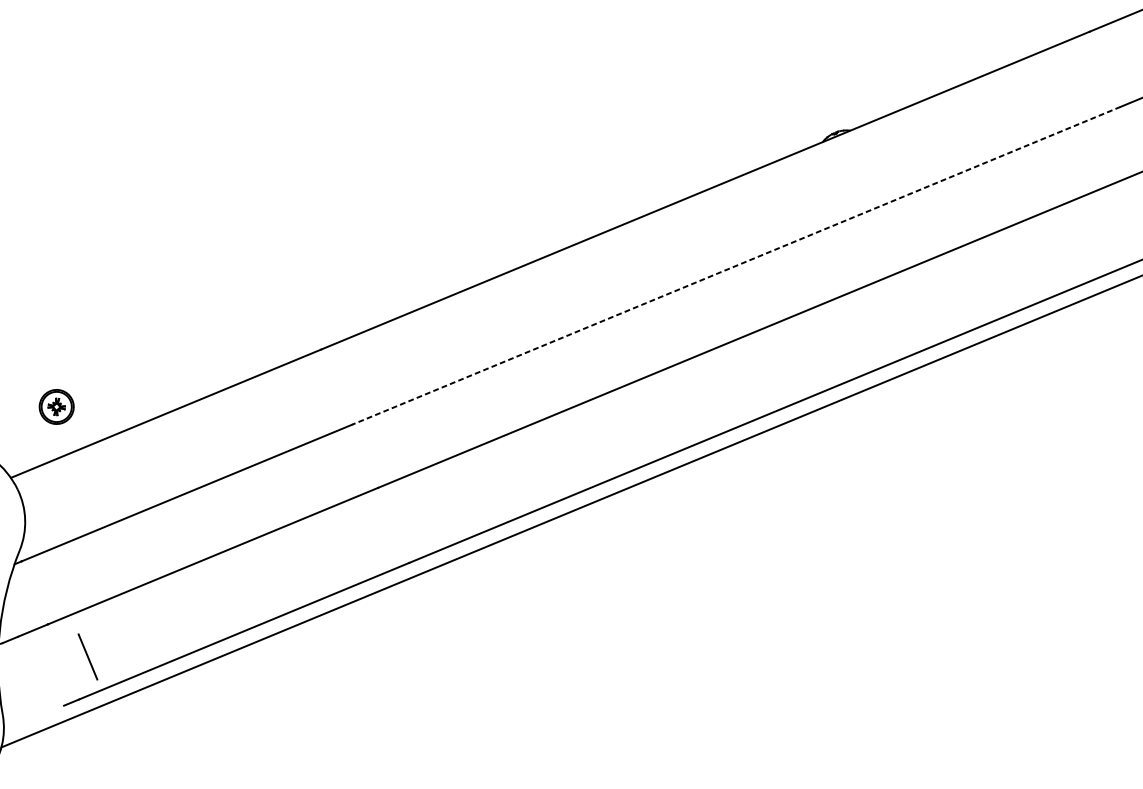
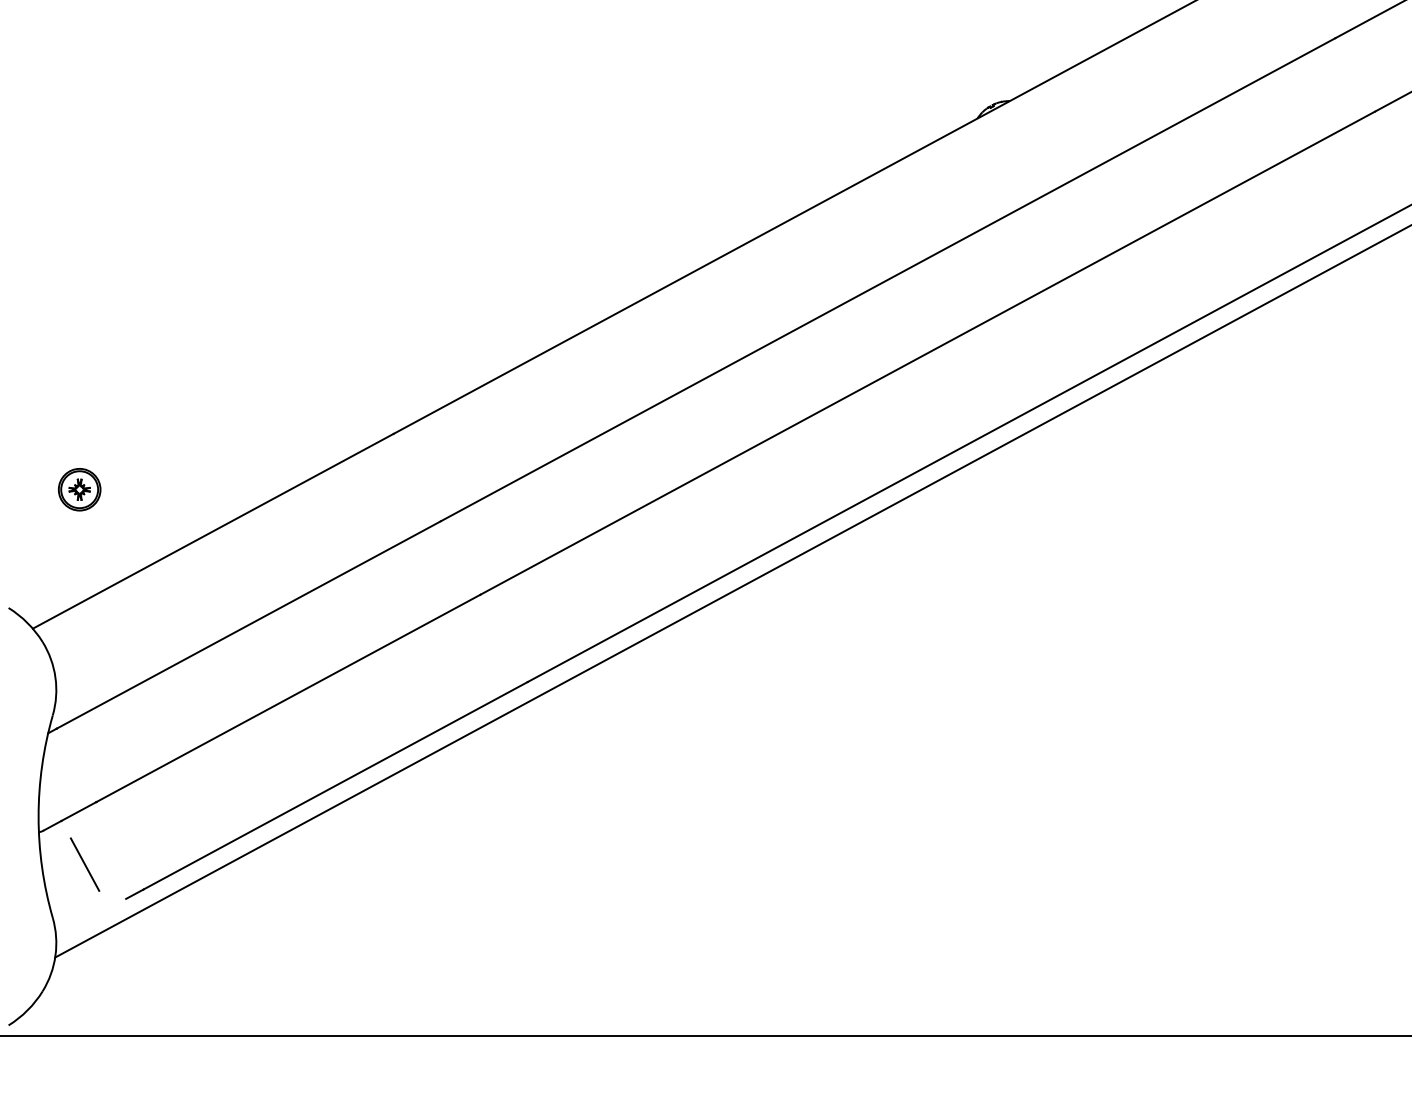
line: (735, 265) -> (887, 279), dashed -> solid
part: (56, 406) -> (79, 489), moved
line: (87, 656) -> (84, 864), moved

